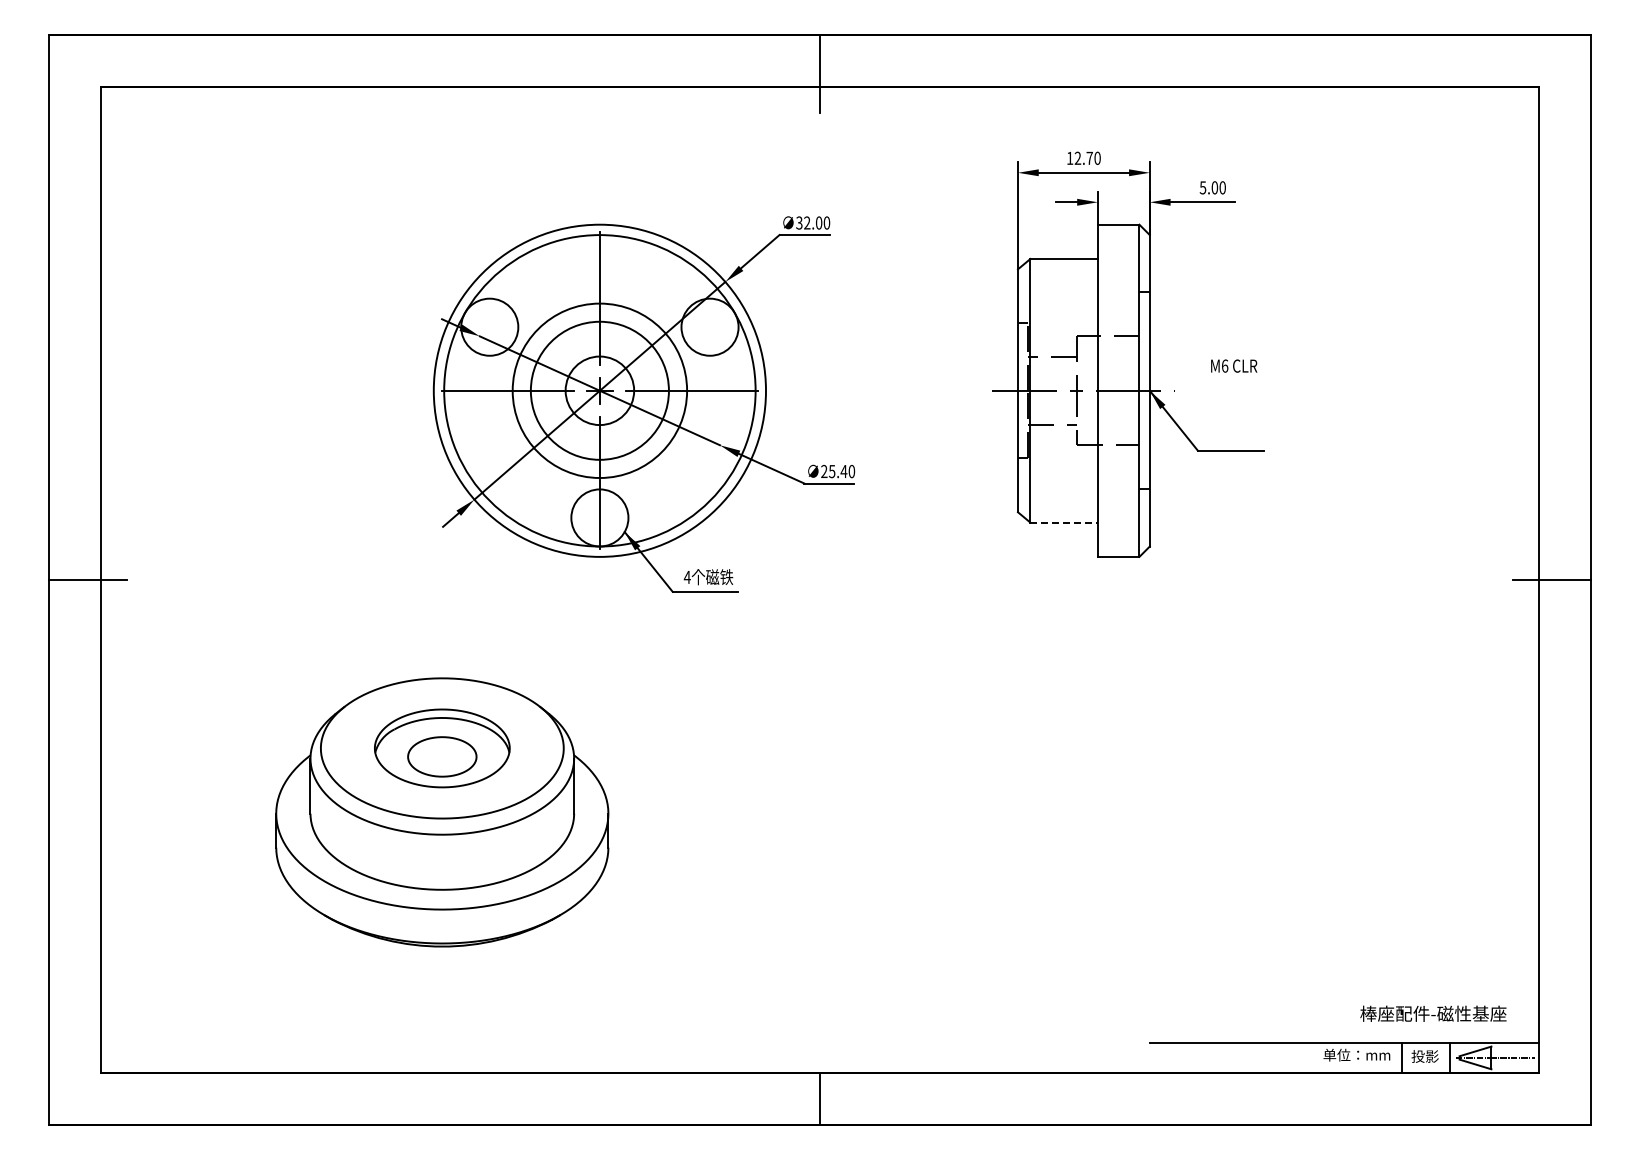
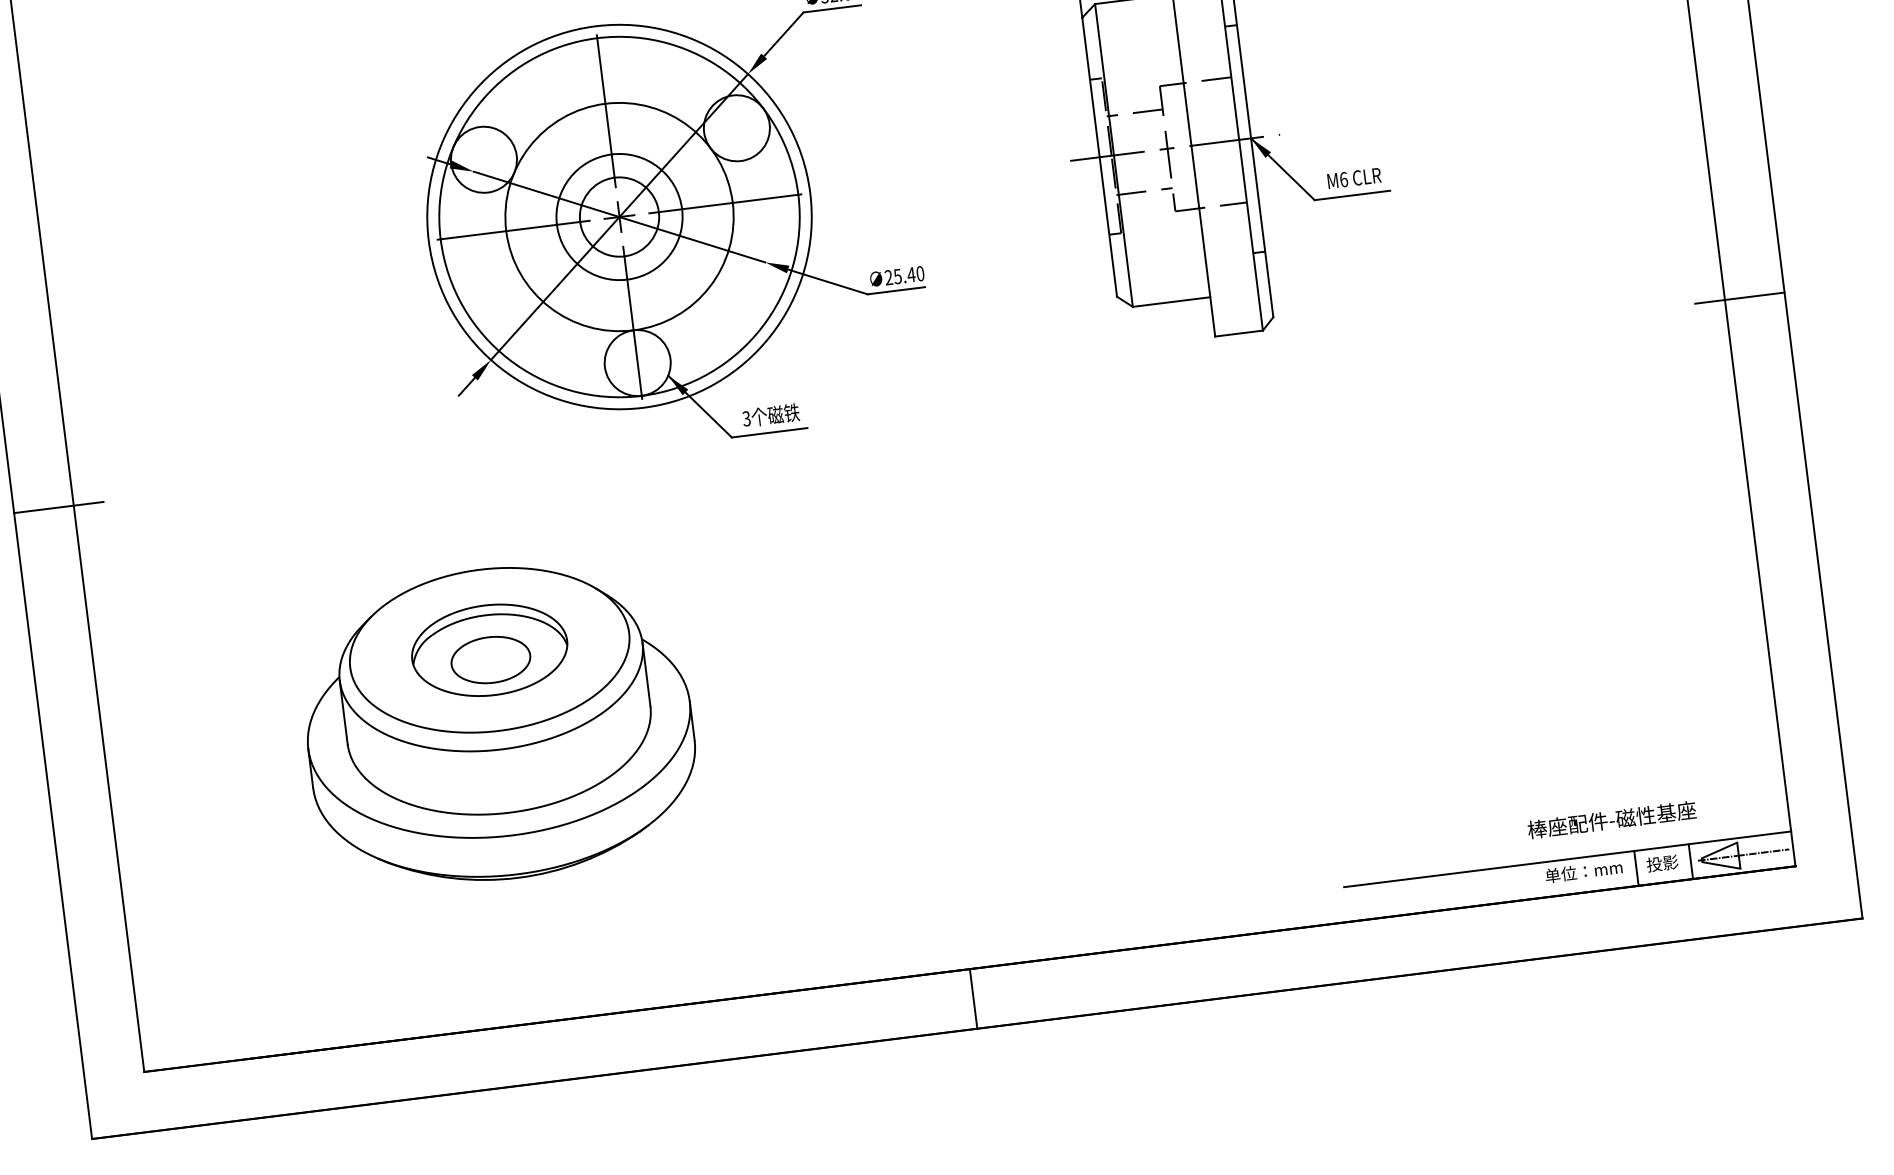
text: (1234, 365) -> (1354, 177), moved
circle: (599, 390) -> (619, 216), size x0.62
circle: (599, 390) -> (619, 216), size x1.43
line: (1064, 522) -> (1171, 301), dashed -> solid
text: (686, 576) -> (745, 417), 4 -> 3
text: (1433, 1013) -> (1611, 819), moved

